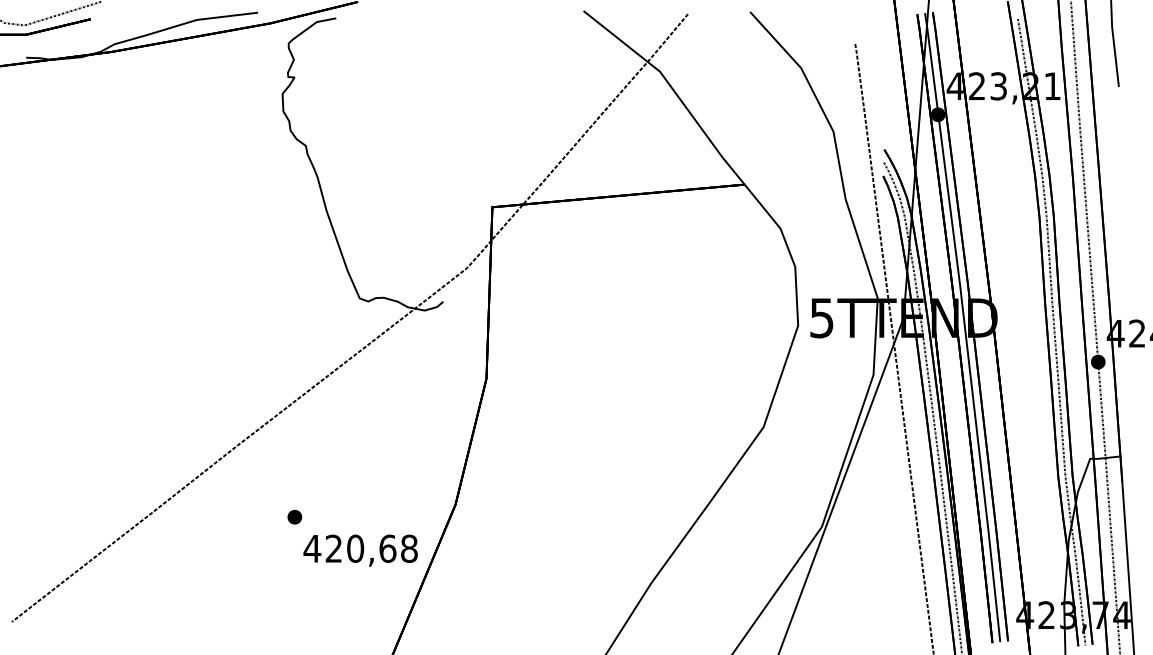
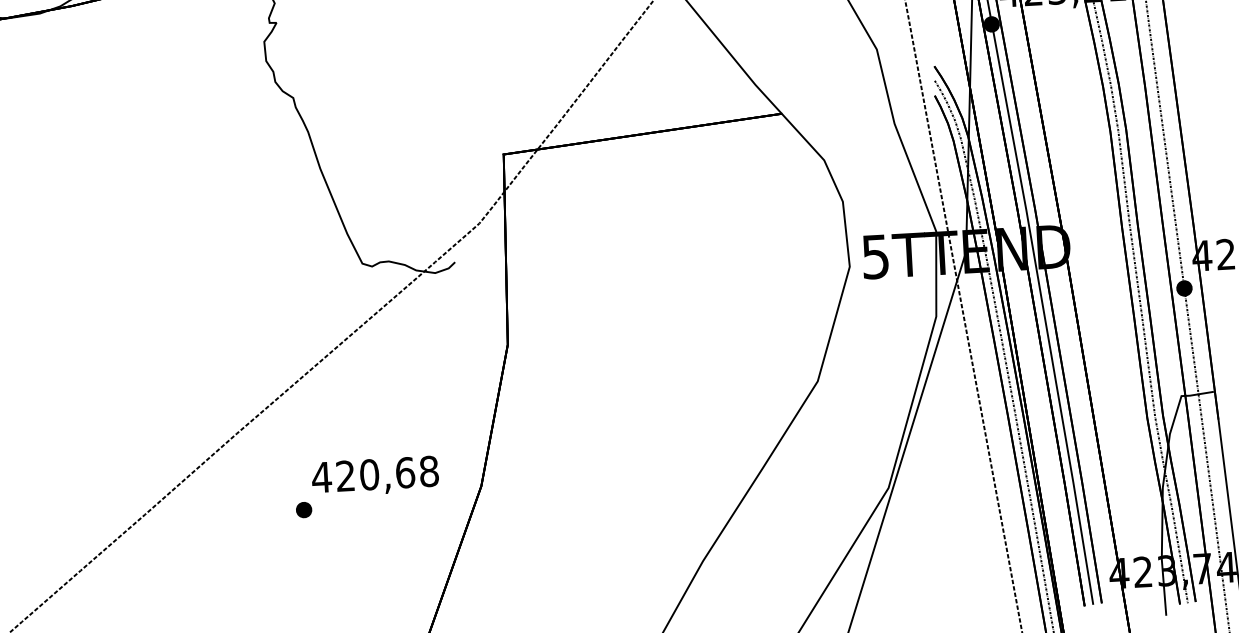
text: (360, 550) -> (375, 476), moved

